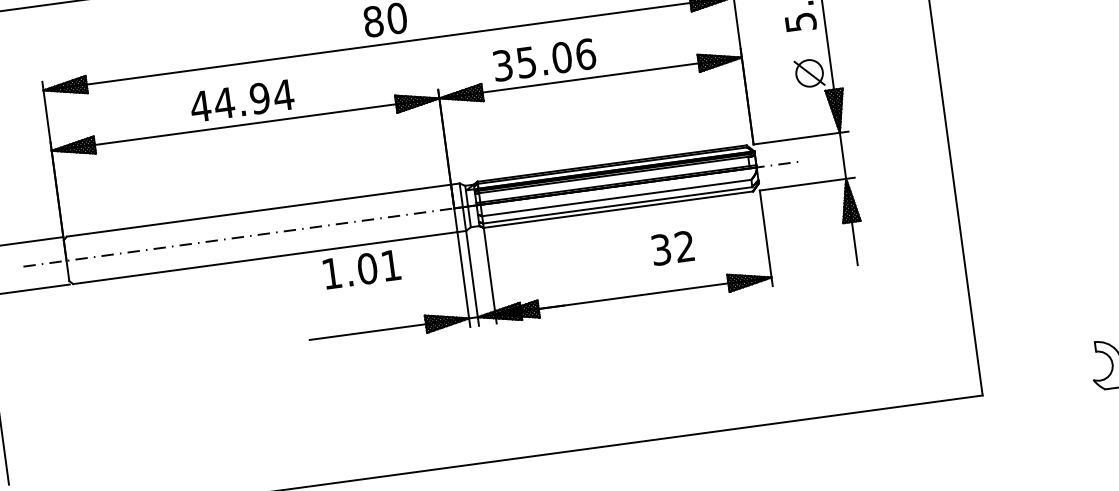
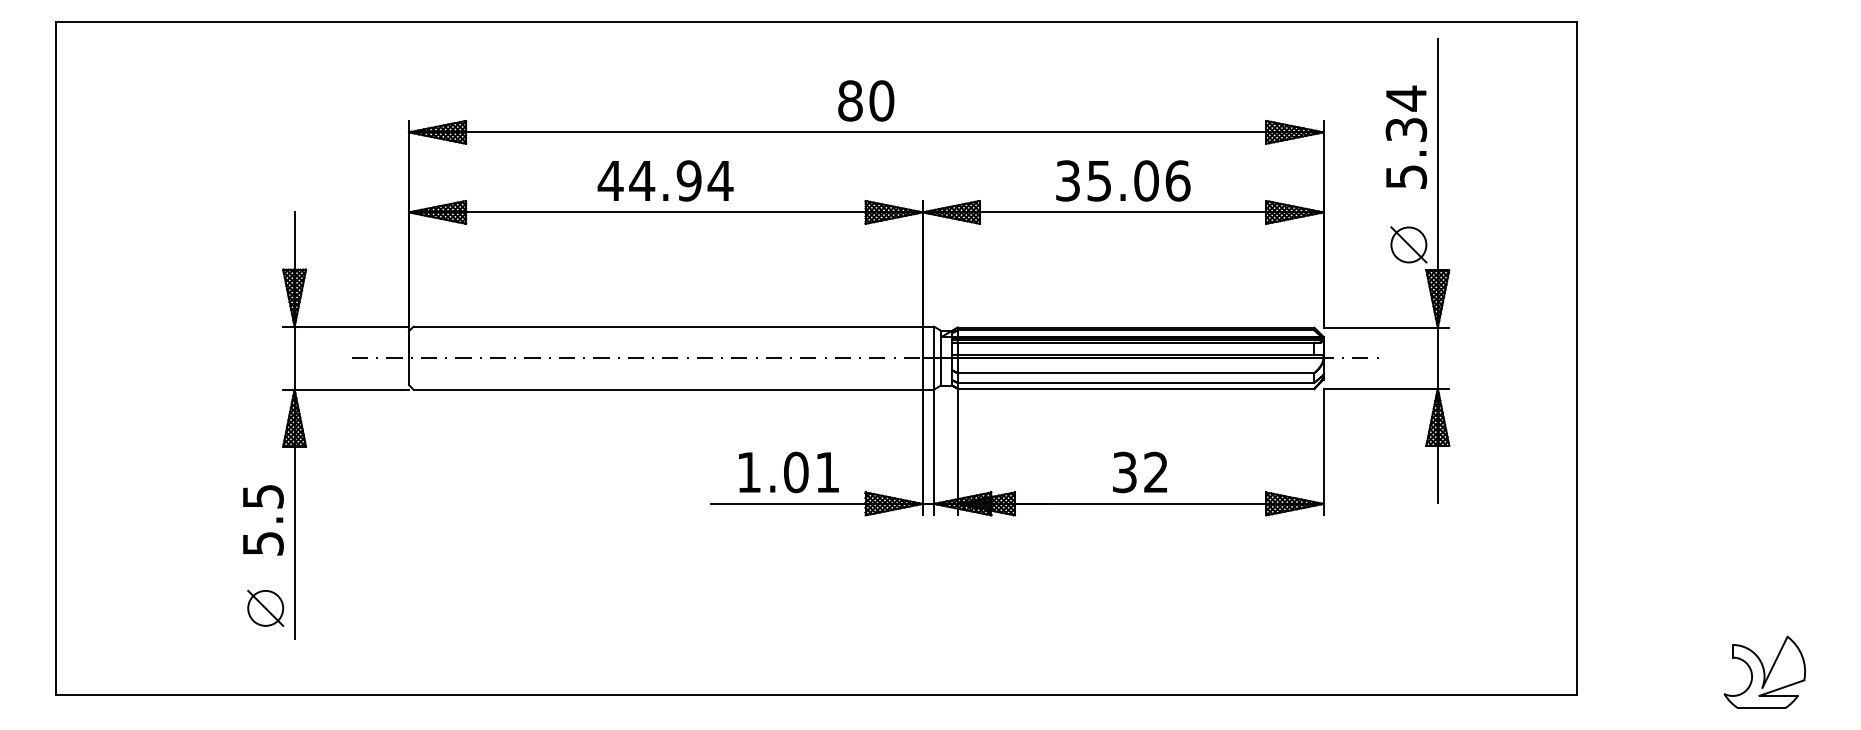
text: (544, 59) -> (1123, 180), moved
text: (672, 248) -> (1139, 472), moved
text: (361, 269) -> (788, 472), moved

